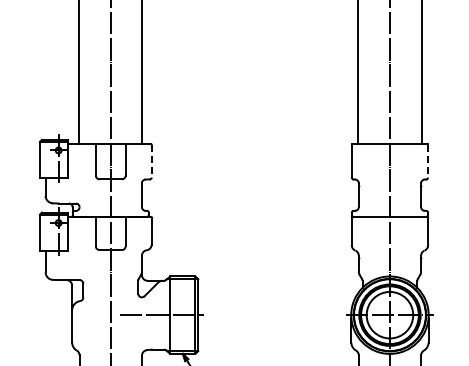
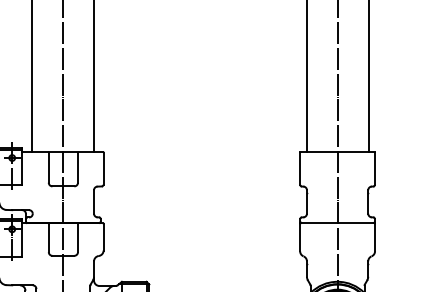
line: (151, 161) -> (103, 168), dashed -> solid
line: (428, 161) -> (375, 168), dashed -> solid

